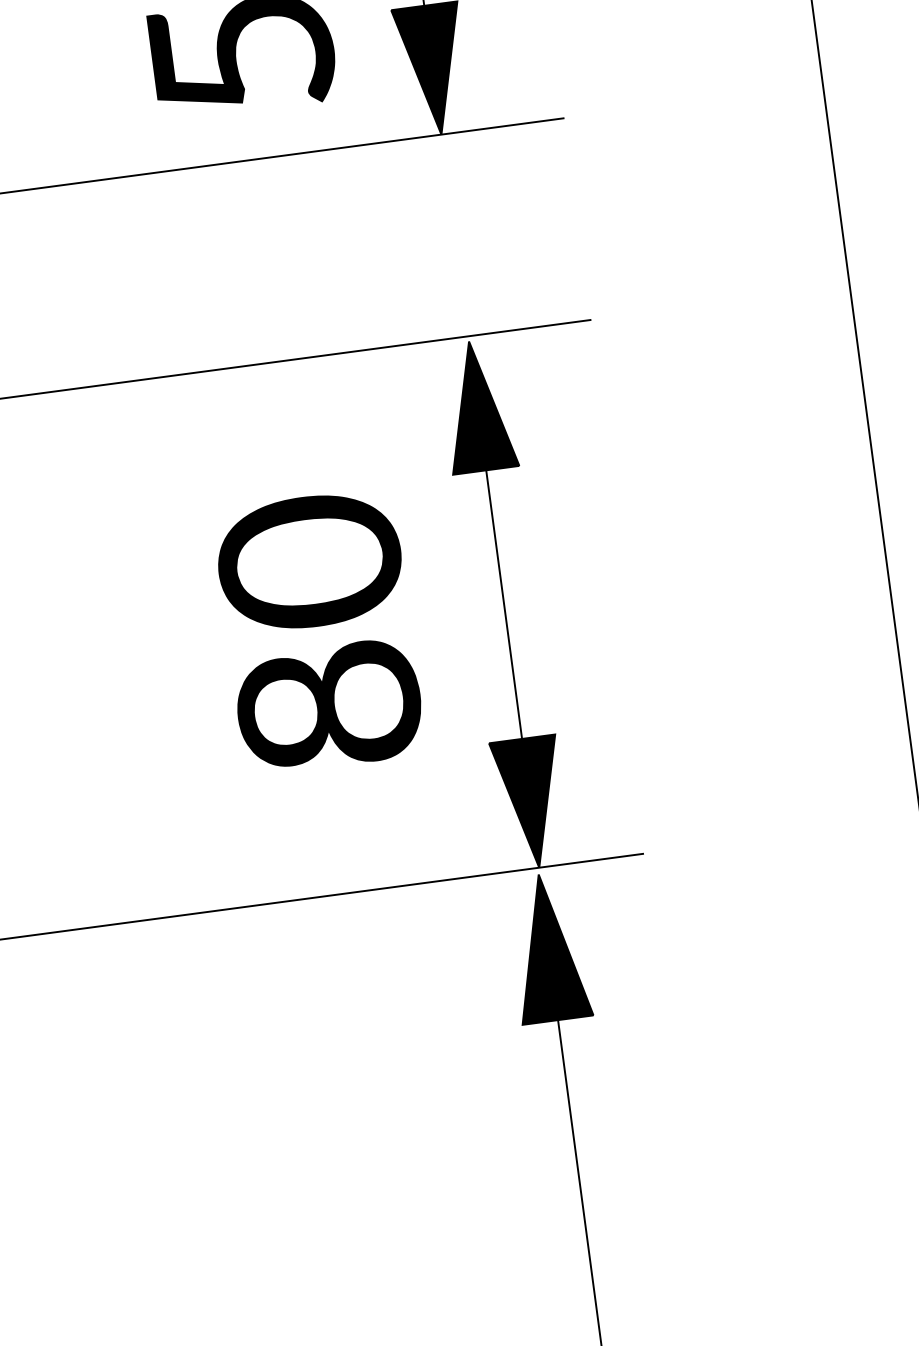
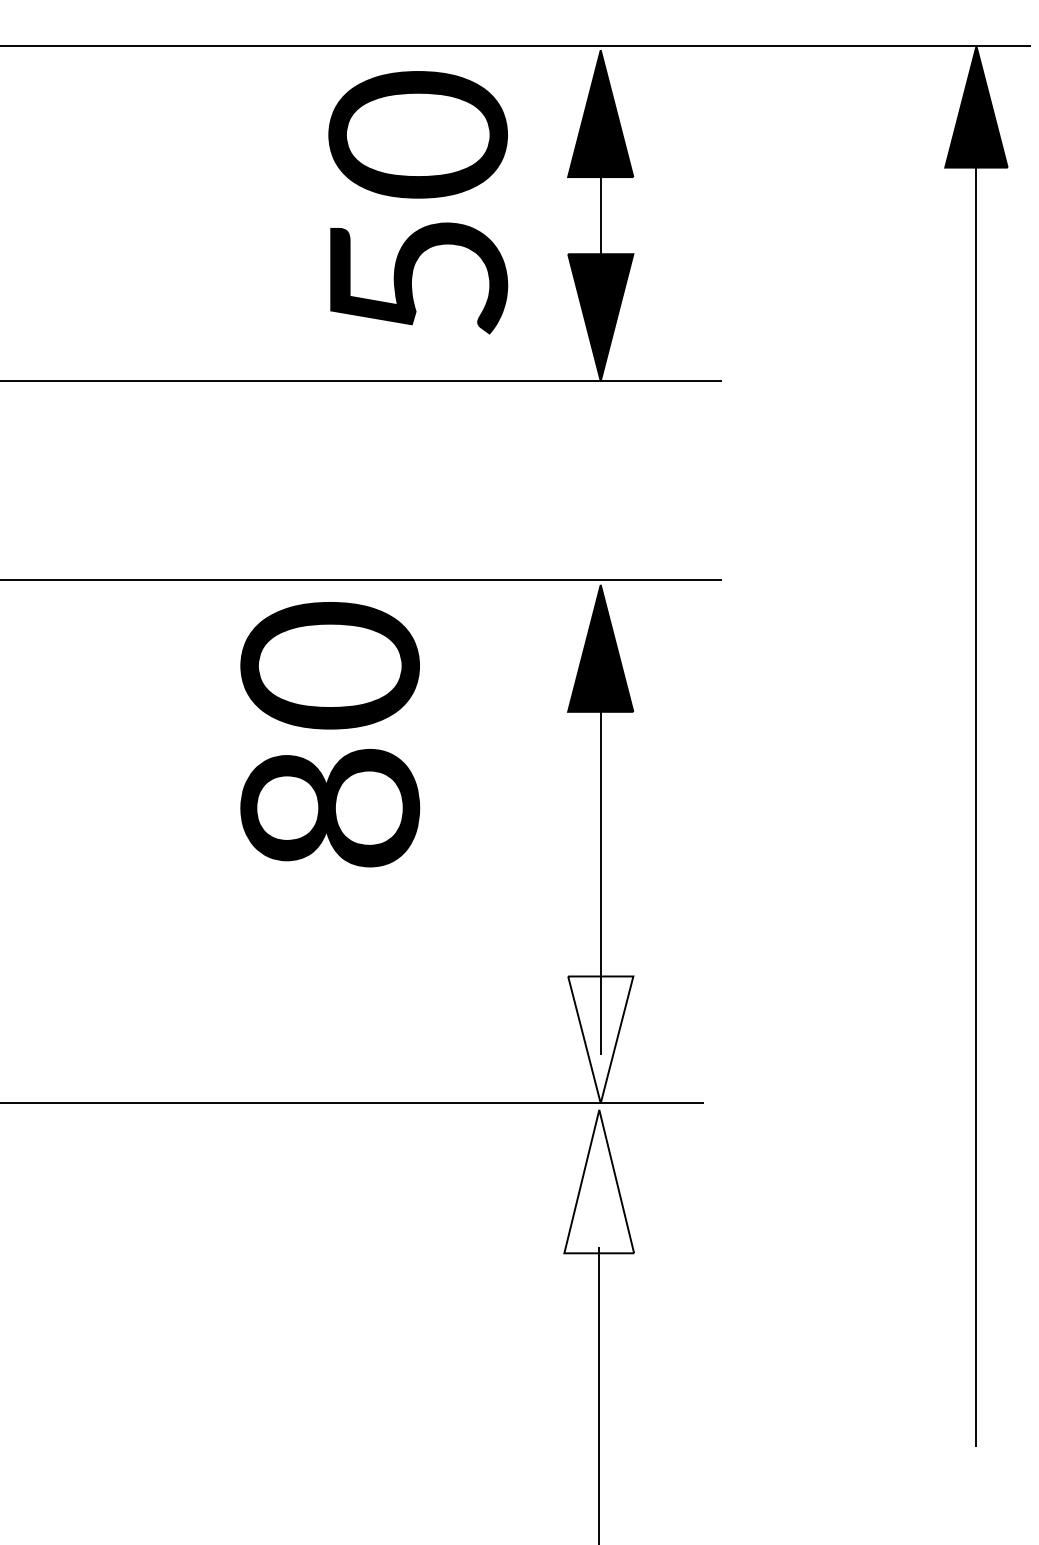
text: (319, 631) -> (330, 734), moved
fill: (530, 802) -> (600, 1039), removed
fill: (548, 947) -> (599, 1181), removed

